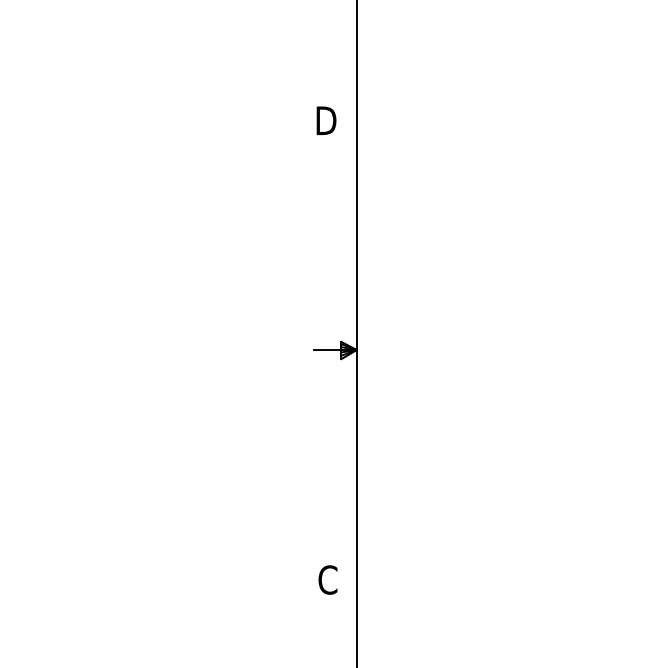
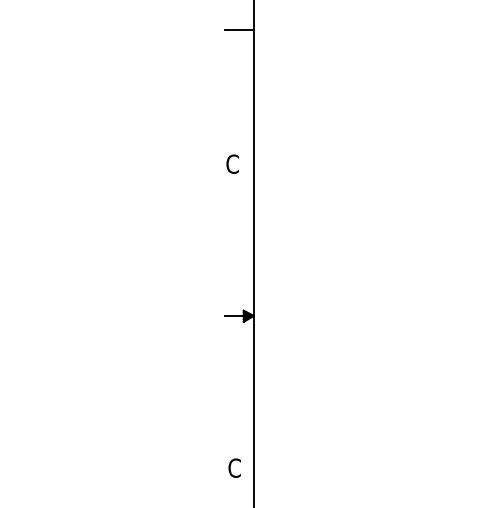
text: (326, 119) -> (233, 163), D -> C

